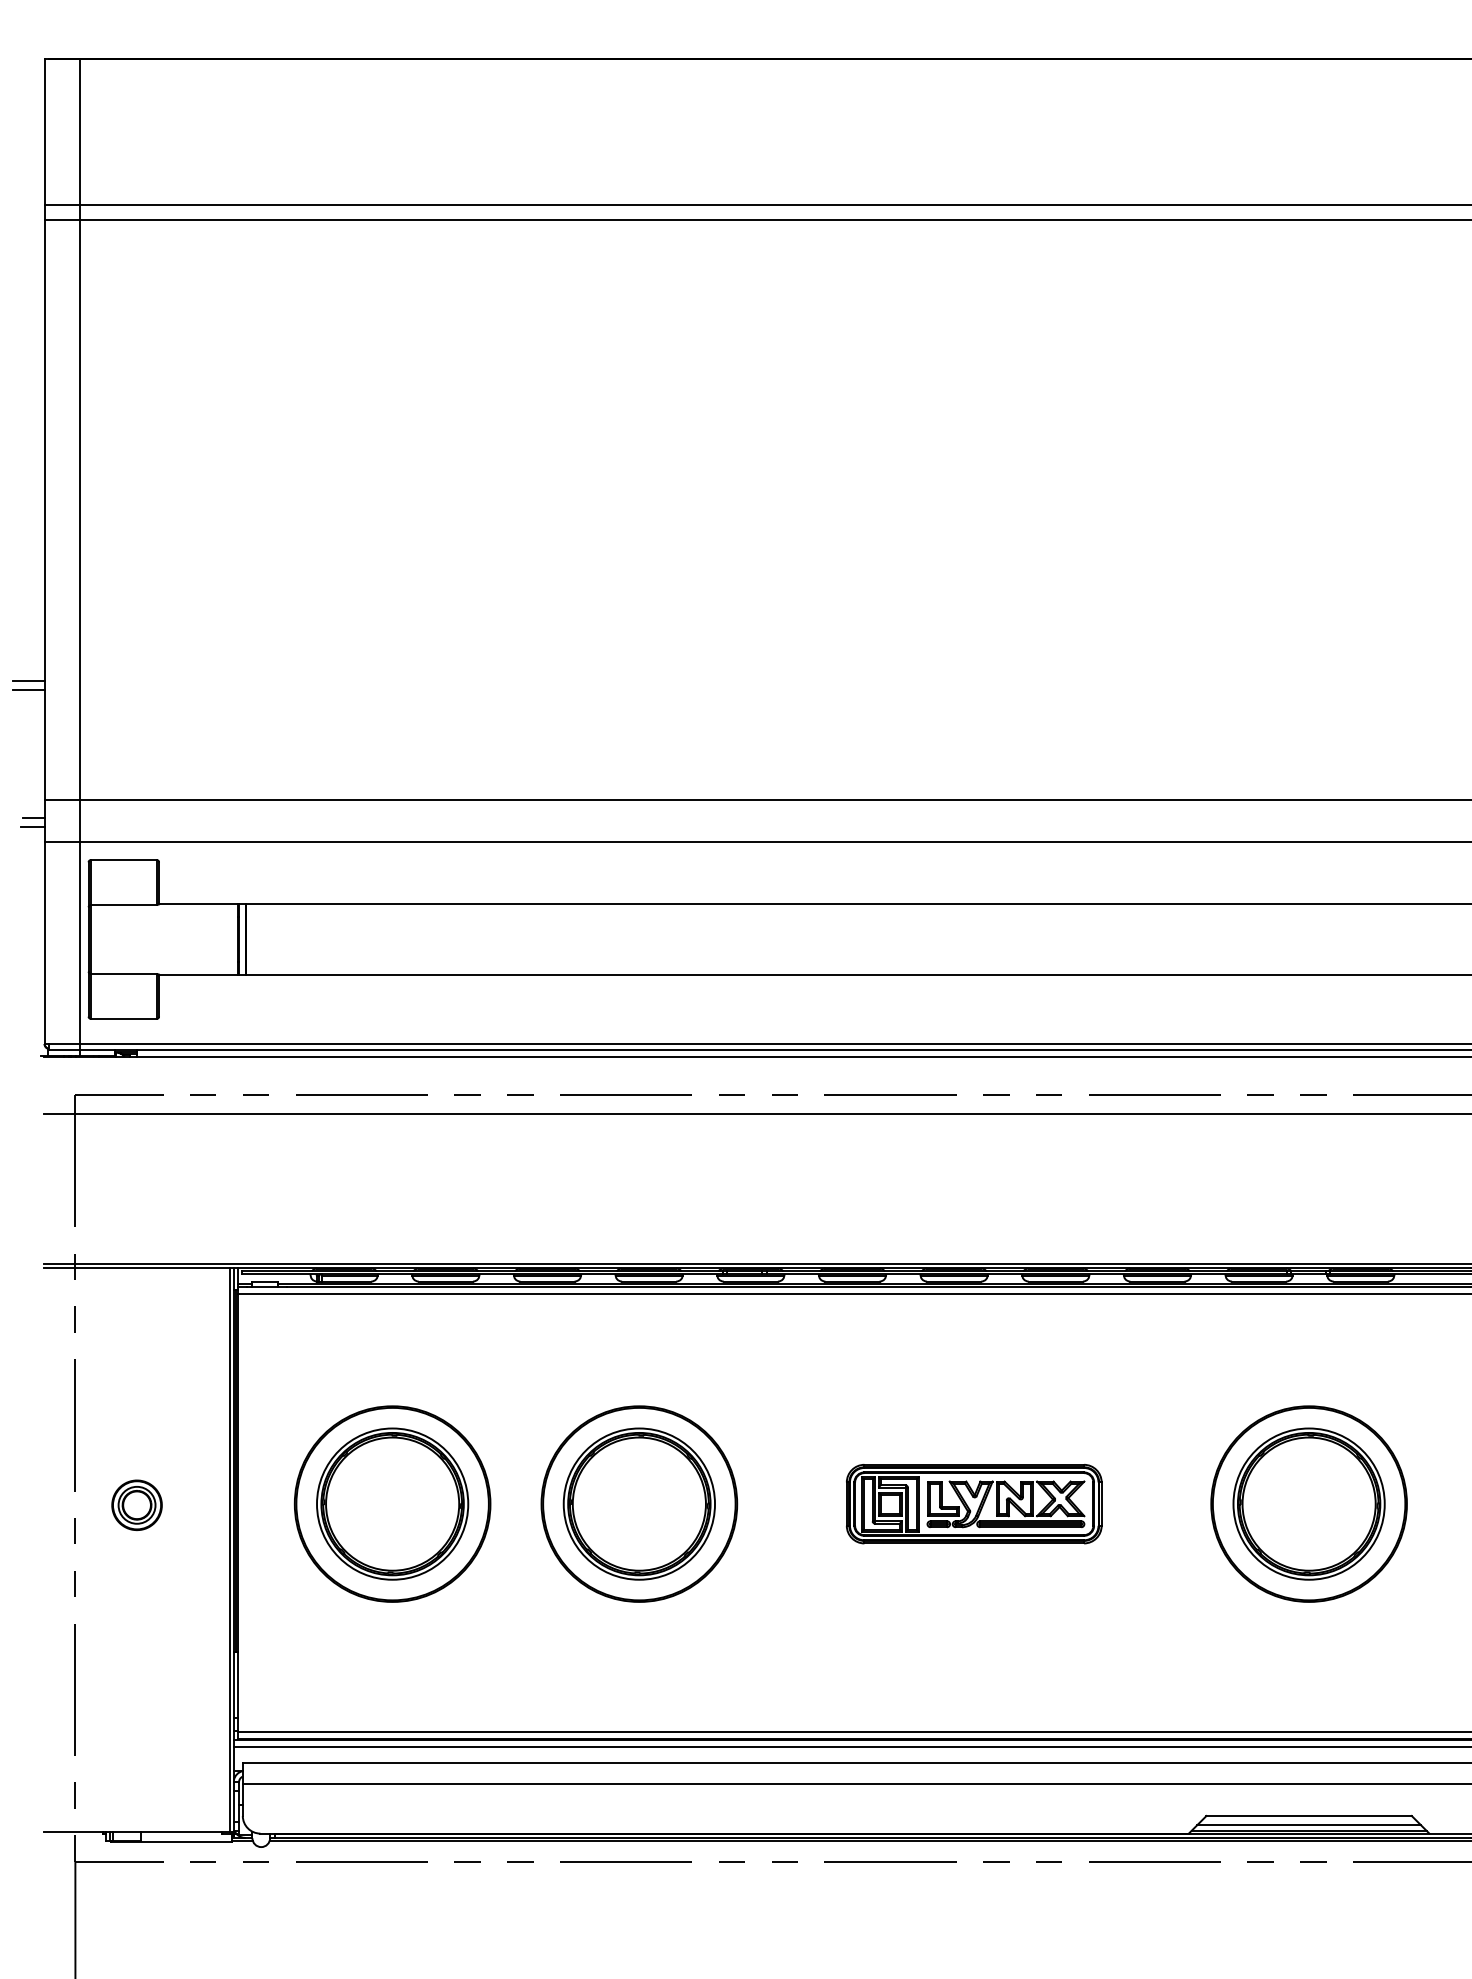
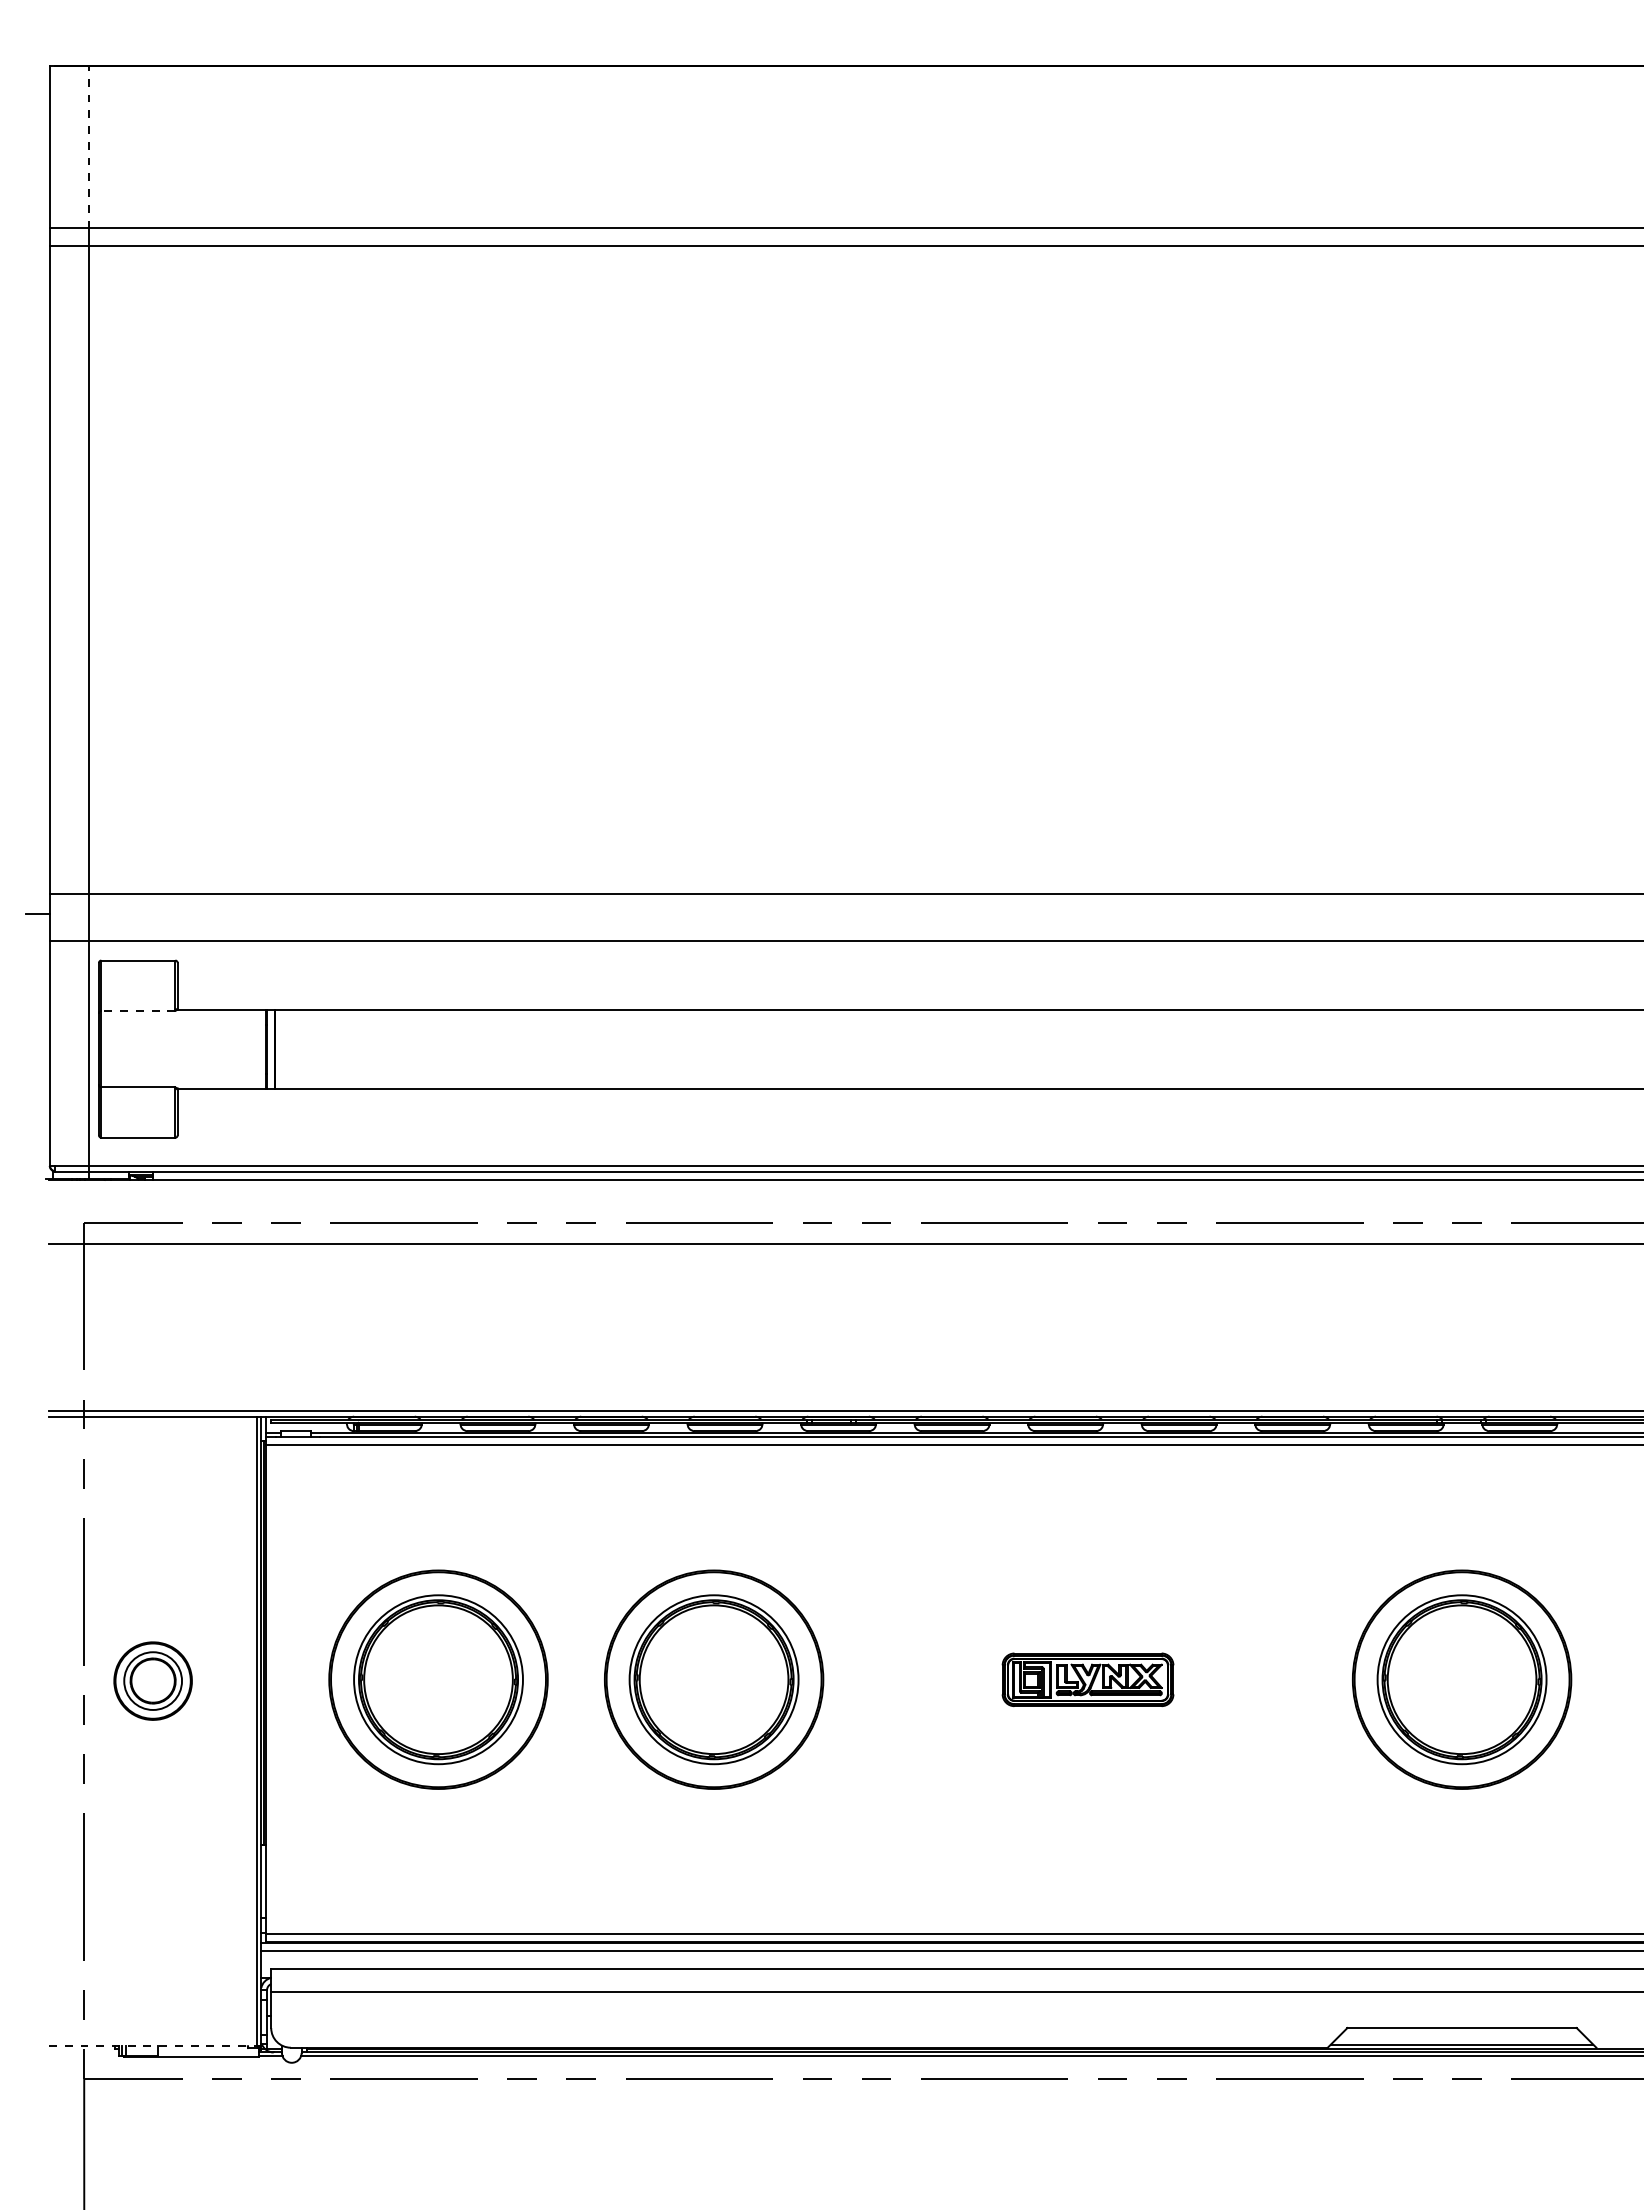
line: (80, 131) -> (89, 146), solid -> dashed
line: (28, 681) -> (31, 760), removed
line: (28, 689) -> (31, 770), removed
line: (32, 826) -> (36, 923), removed
line: (123, 904) -> (137, 1010), solid -> dashed
part: (973, 1503) -> (1087, 1679), size x0.6
part: (136, 1504) -> (152, 1680), size x1.4
line: (1309, 1825) -> (1462, 2038), removed
line: (137, 1832) -> (153, 2046), solid -> dashed

